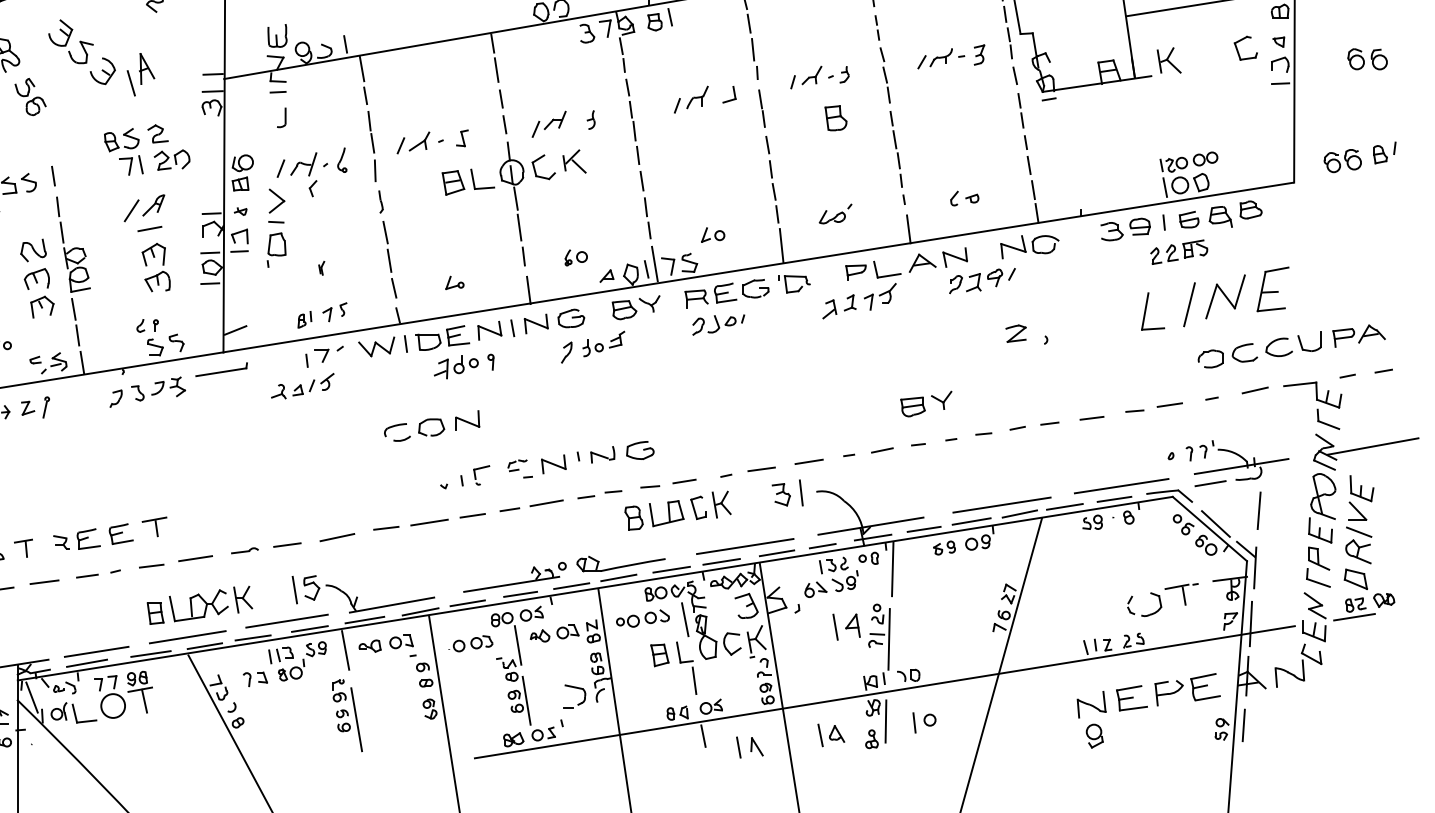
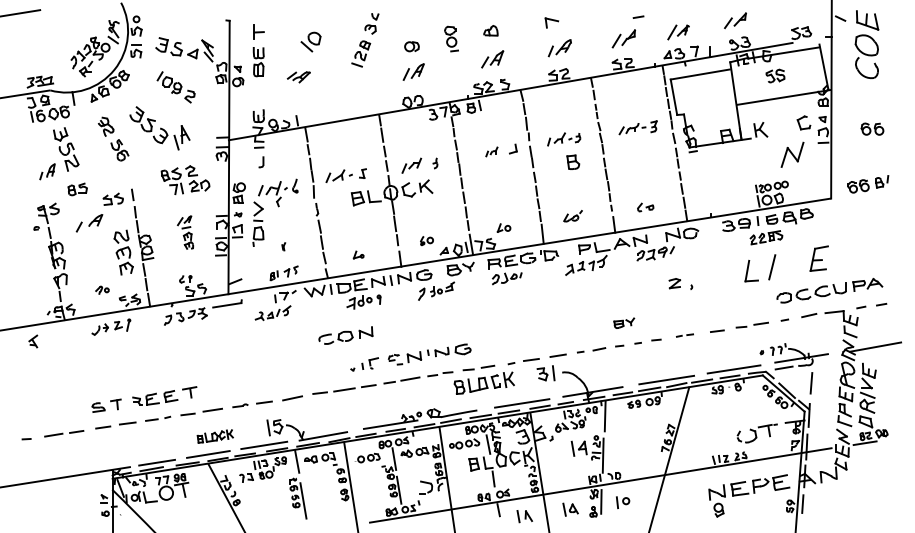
part: (690, 99) -> (491, 151), size x0.6
part: (147, 242) -> (185, 232), size x0.6
part: (1225, 296) -> (792, 154), moved
part: (927, 404) -> (624, 323), size x0.7
part: (1033, 425) -> (684, 335), size x0.6
part: (200, 605) -> (215, 436), size x0.6

